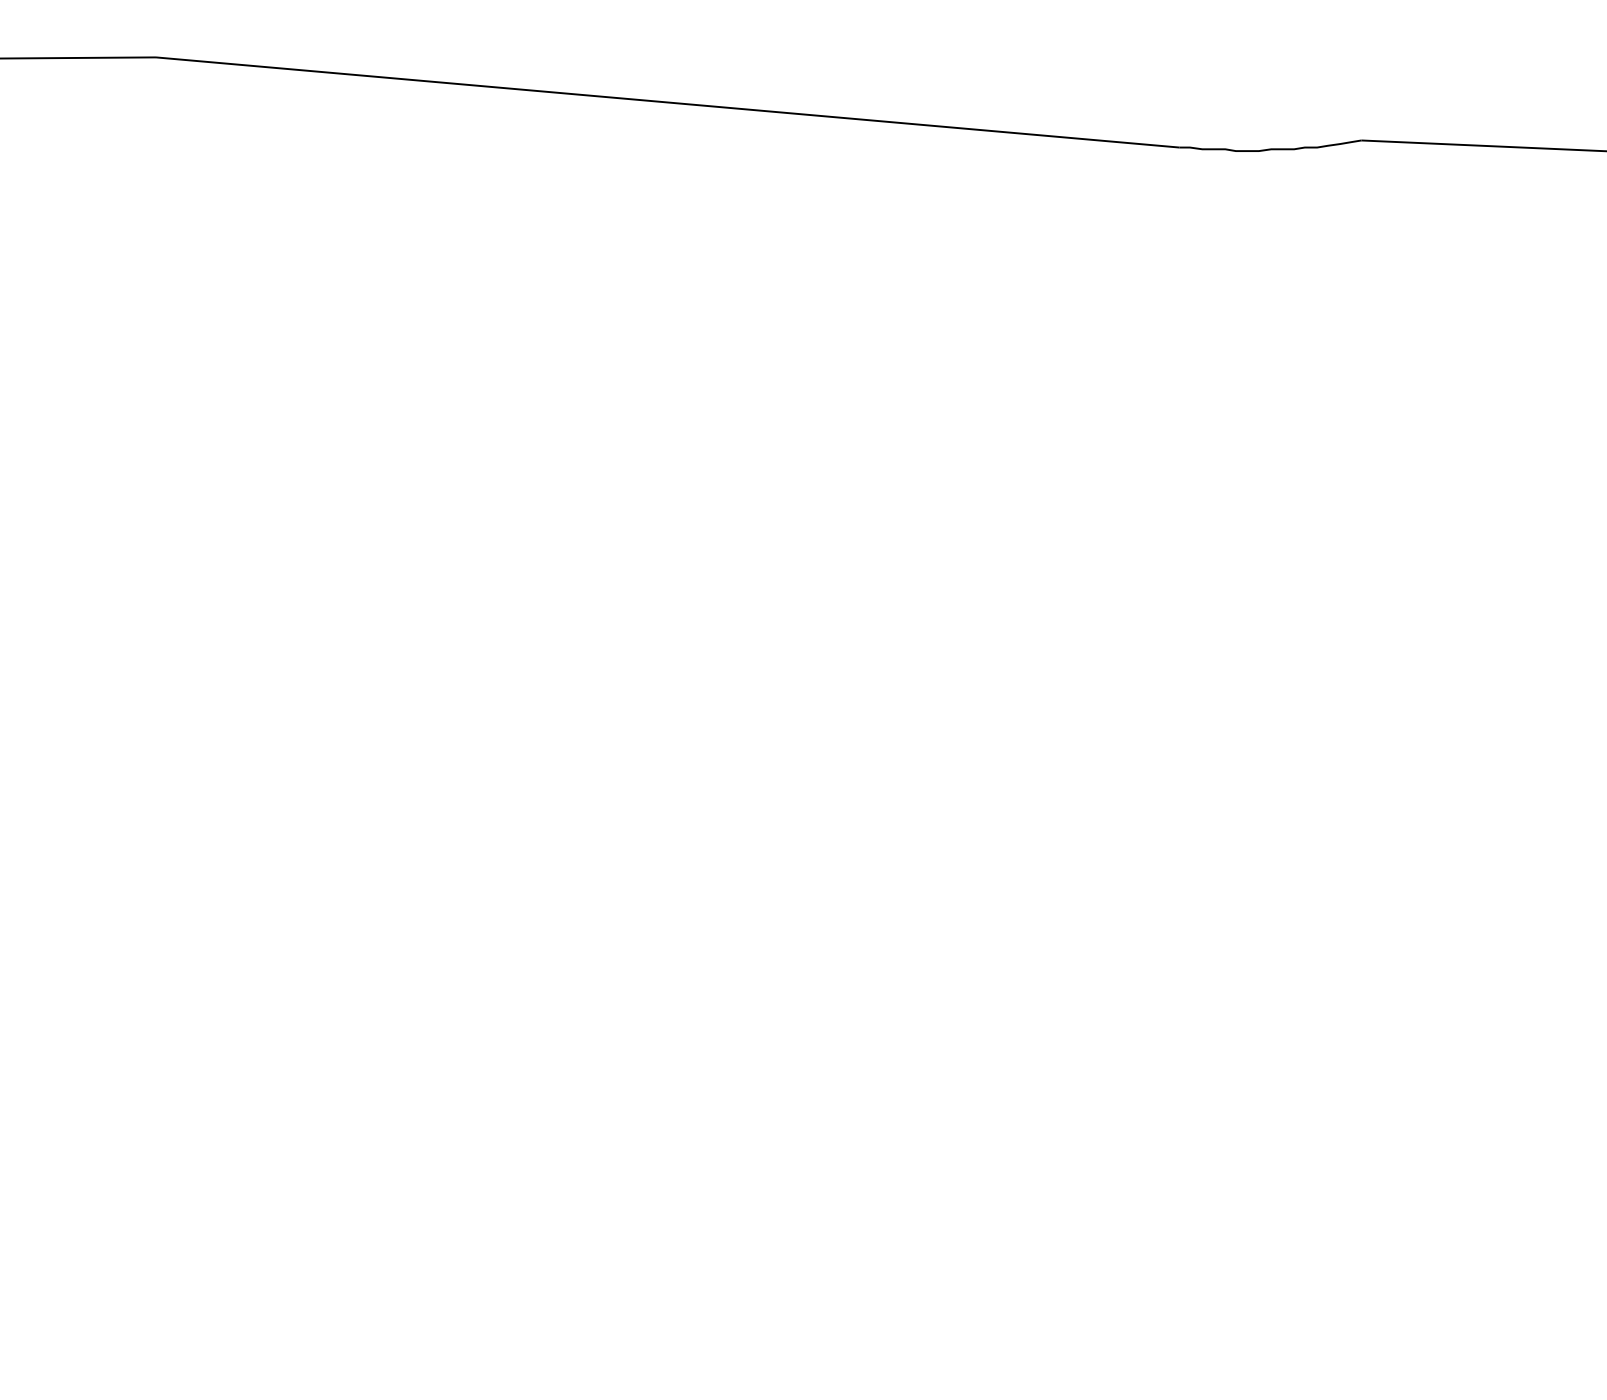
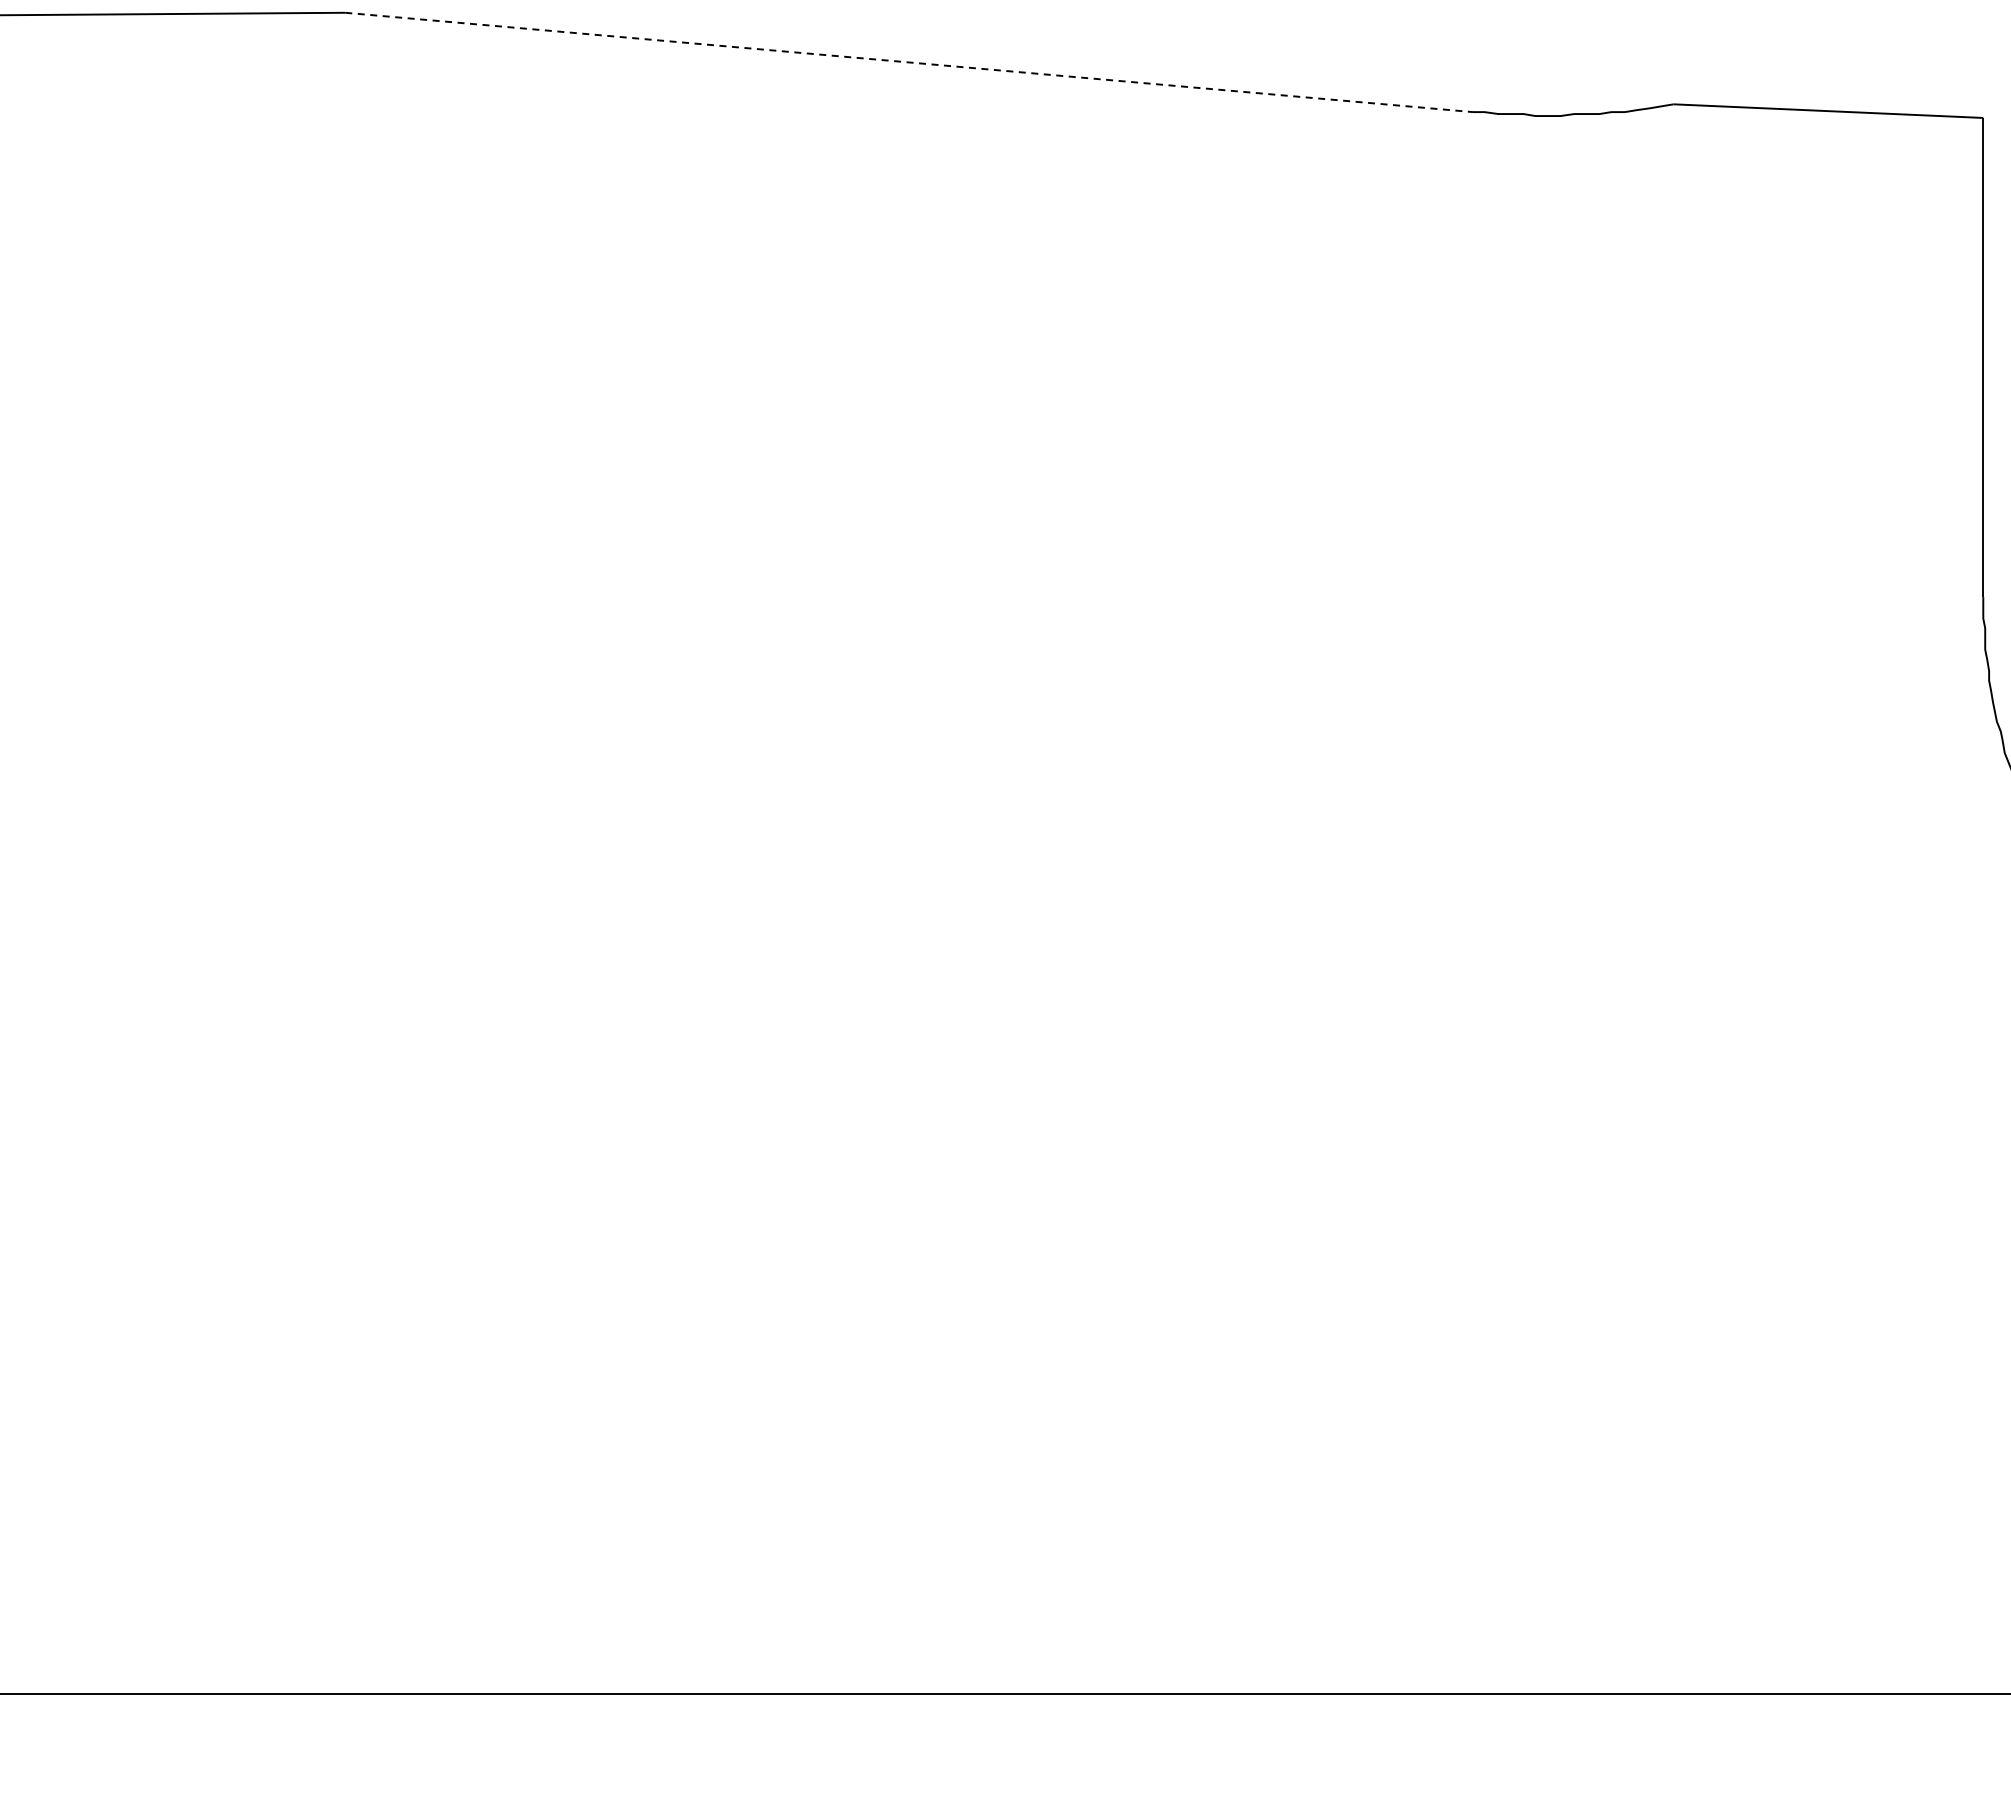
line: (667, 102) -> (909, 62), solid -> dashed

